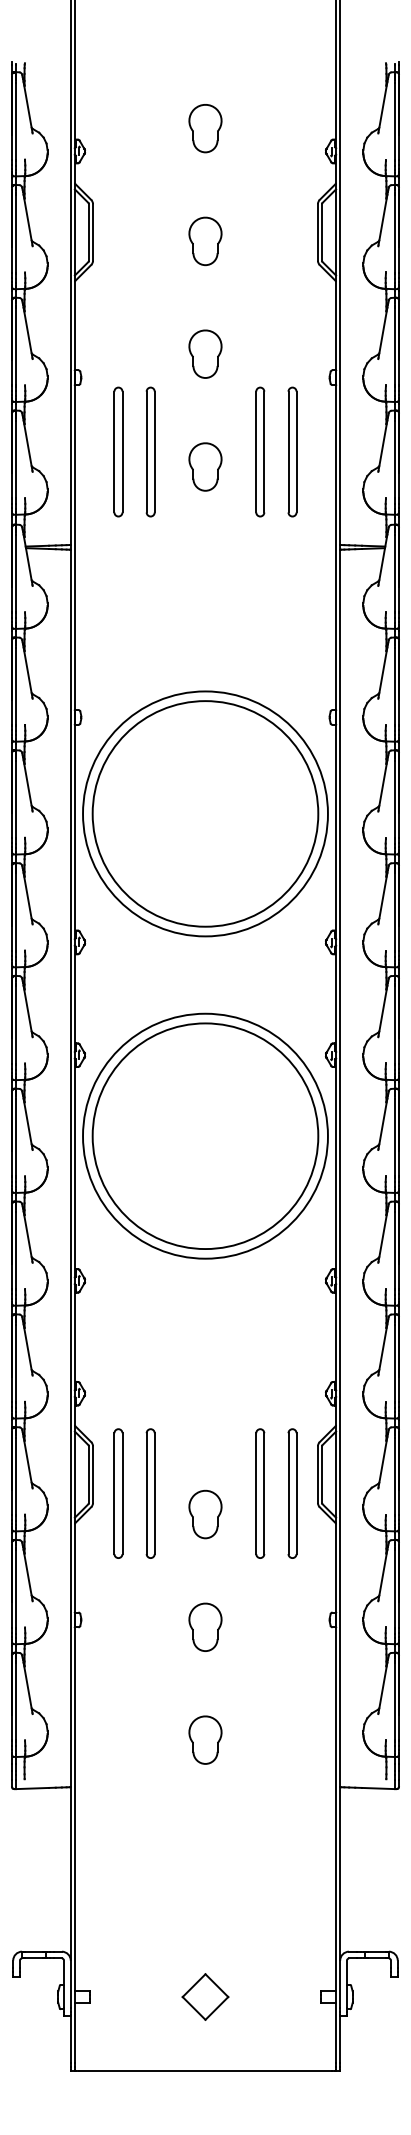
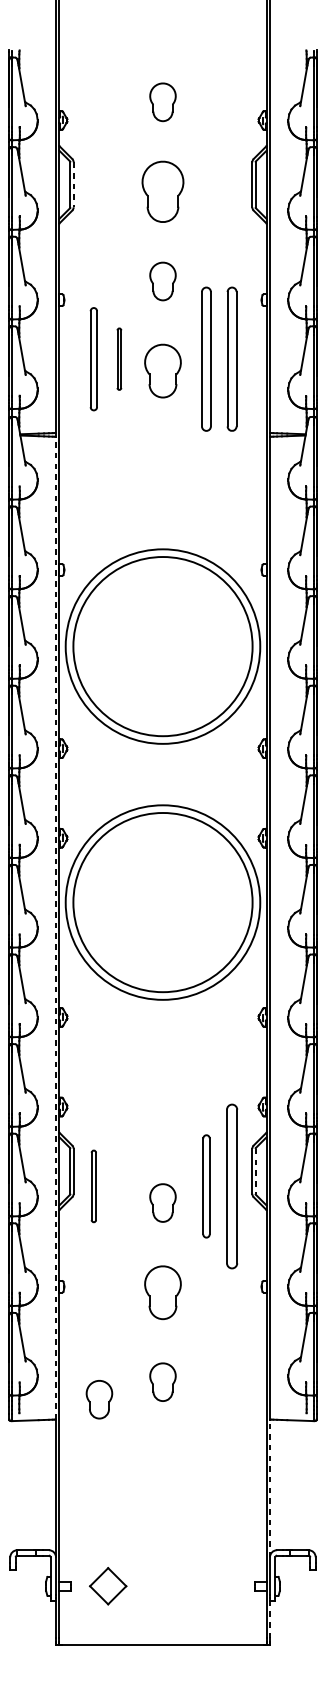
line: (93, 232) -> (74, 184), solid -> dashed
part: (205, 241) -> (163, 191), size x1.6
part: (150, 451) -> (119, 358), size x0.6
part: (260, 451) -> (206, 358), size x1.4
part: (292, 451) -> (232, 358), size x1.4
part: (205, 466) -> (163, 370), size x1.4
line: (70, 1168) -> (55, 928), solid -> dashed
line: (322, 1475) -> (255, 1172), solid -> dashed
part: (118, 1493) -> (93, 1186), size x0.7
part: (150, 1493) -> (119, 1186), removed
part: (292, 1493) -> (232, 1186), size x1.6
part: (205, 1626) -> (163, 1291), size x1.4
part: (125, 1761) -> (99, 1399), added
line: (340, 1873) -> (270, 1488), solid -> dashed
part: (205, 1996) -> (108, 1585), moved
line: (340, 2038) -> (270, 1619), solid -> dashed

